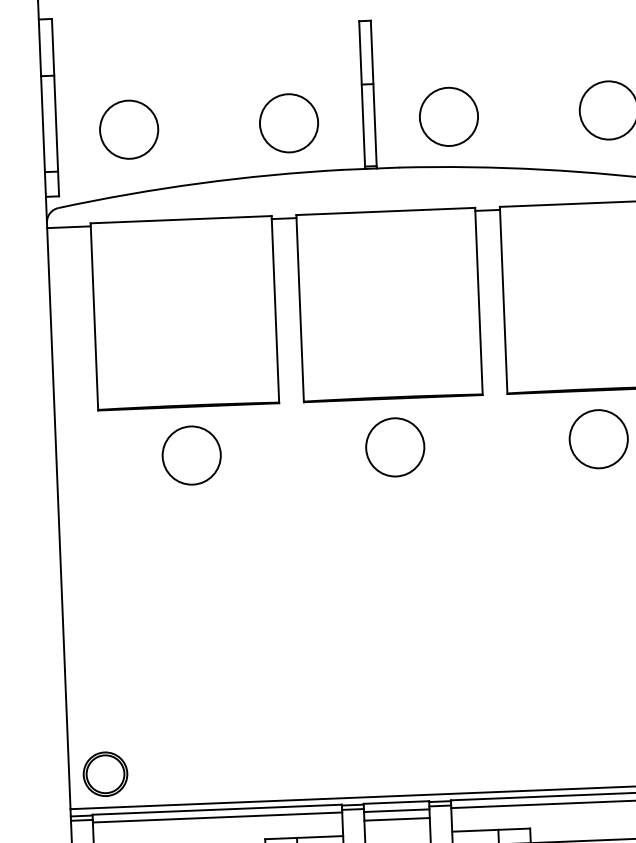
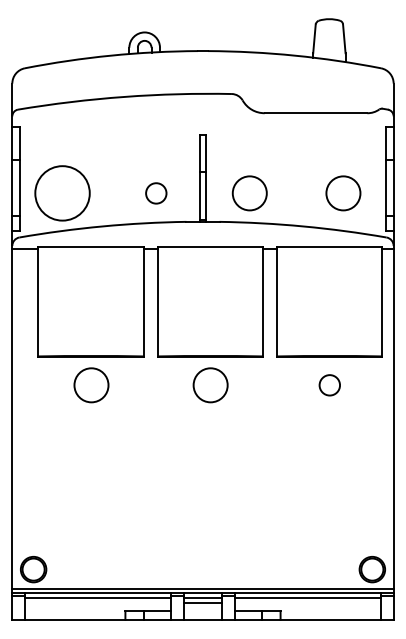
circle: (289, 123) -> (156, 193), size x0.6
circle: (129, 129) -> (62, 193), size x1.6
circle: (598, 439) -> (329, 385), size x0.6

